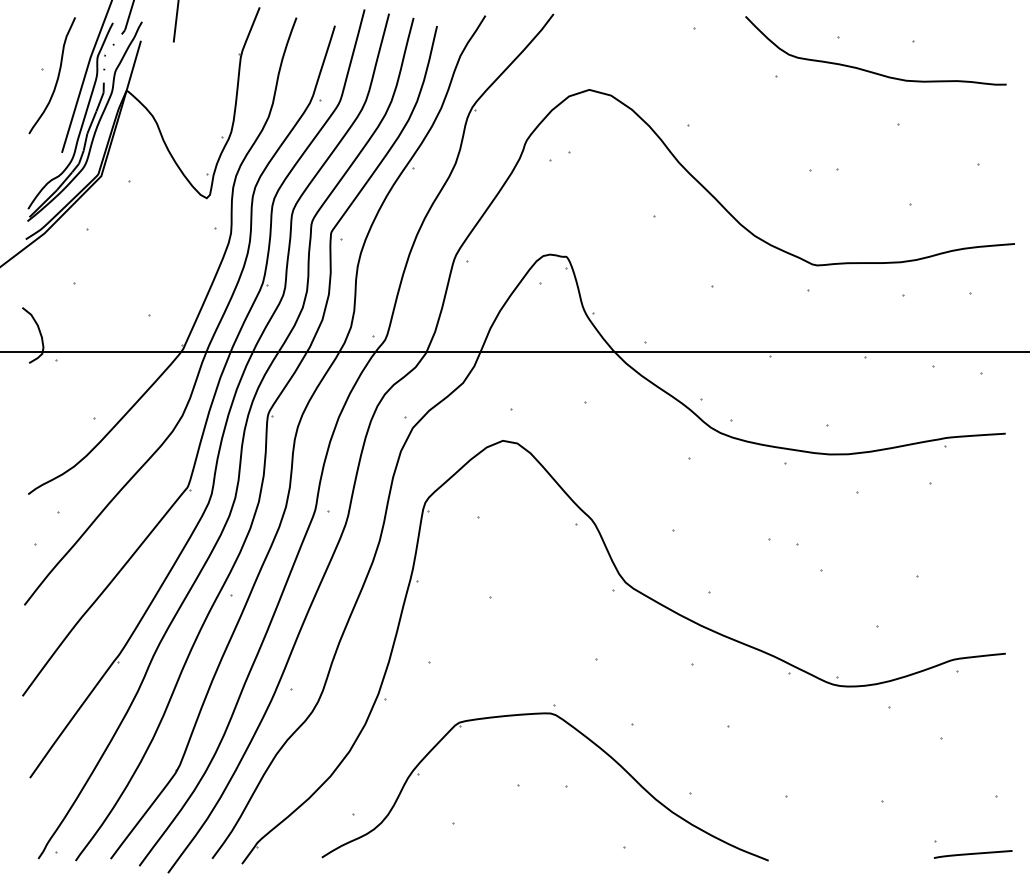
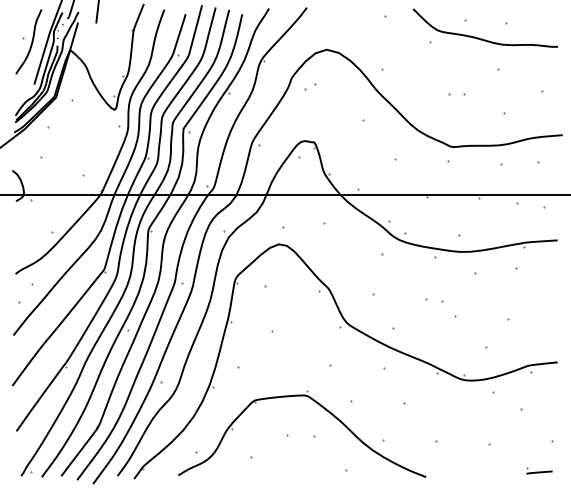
part: (973, 848) -> (539, 470), size x0.6

